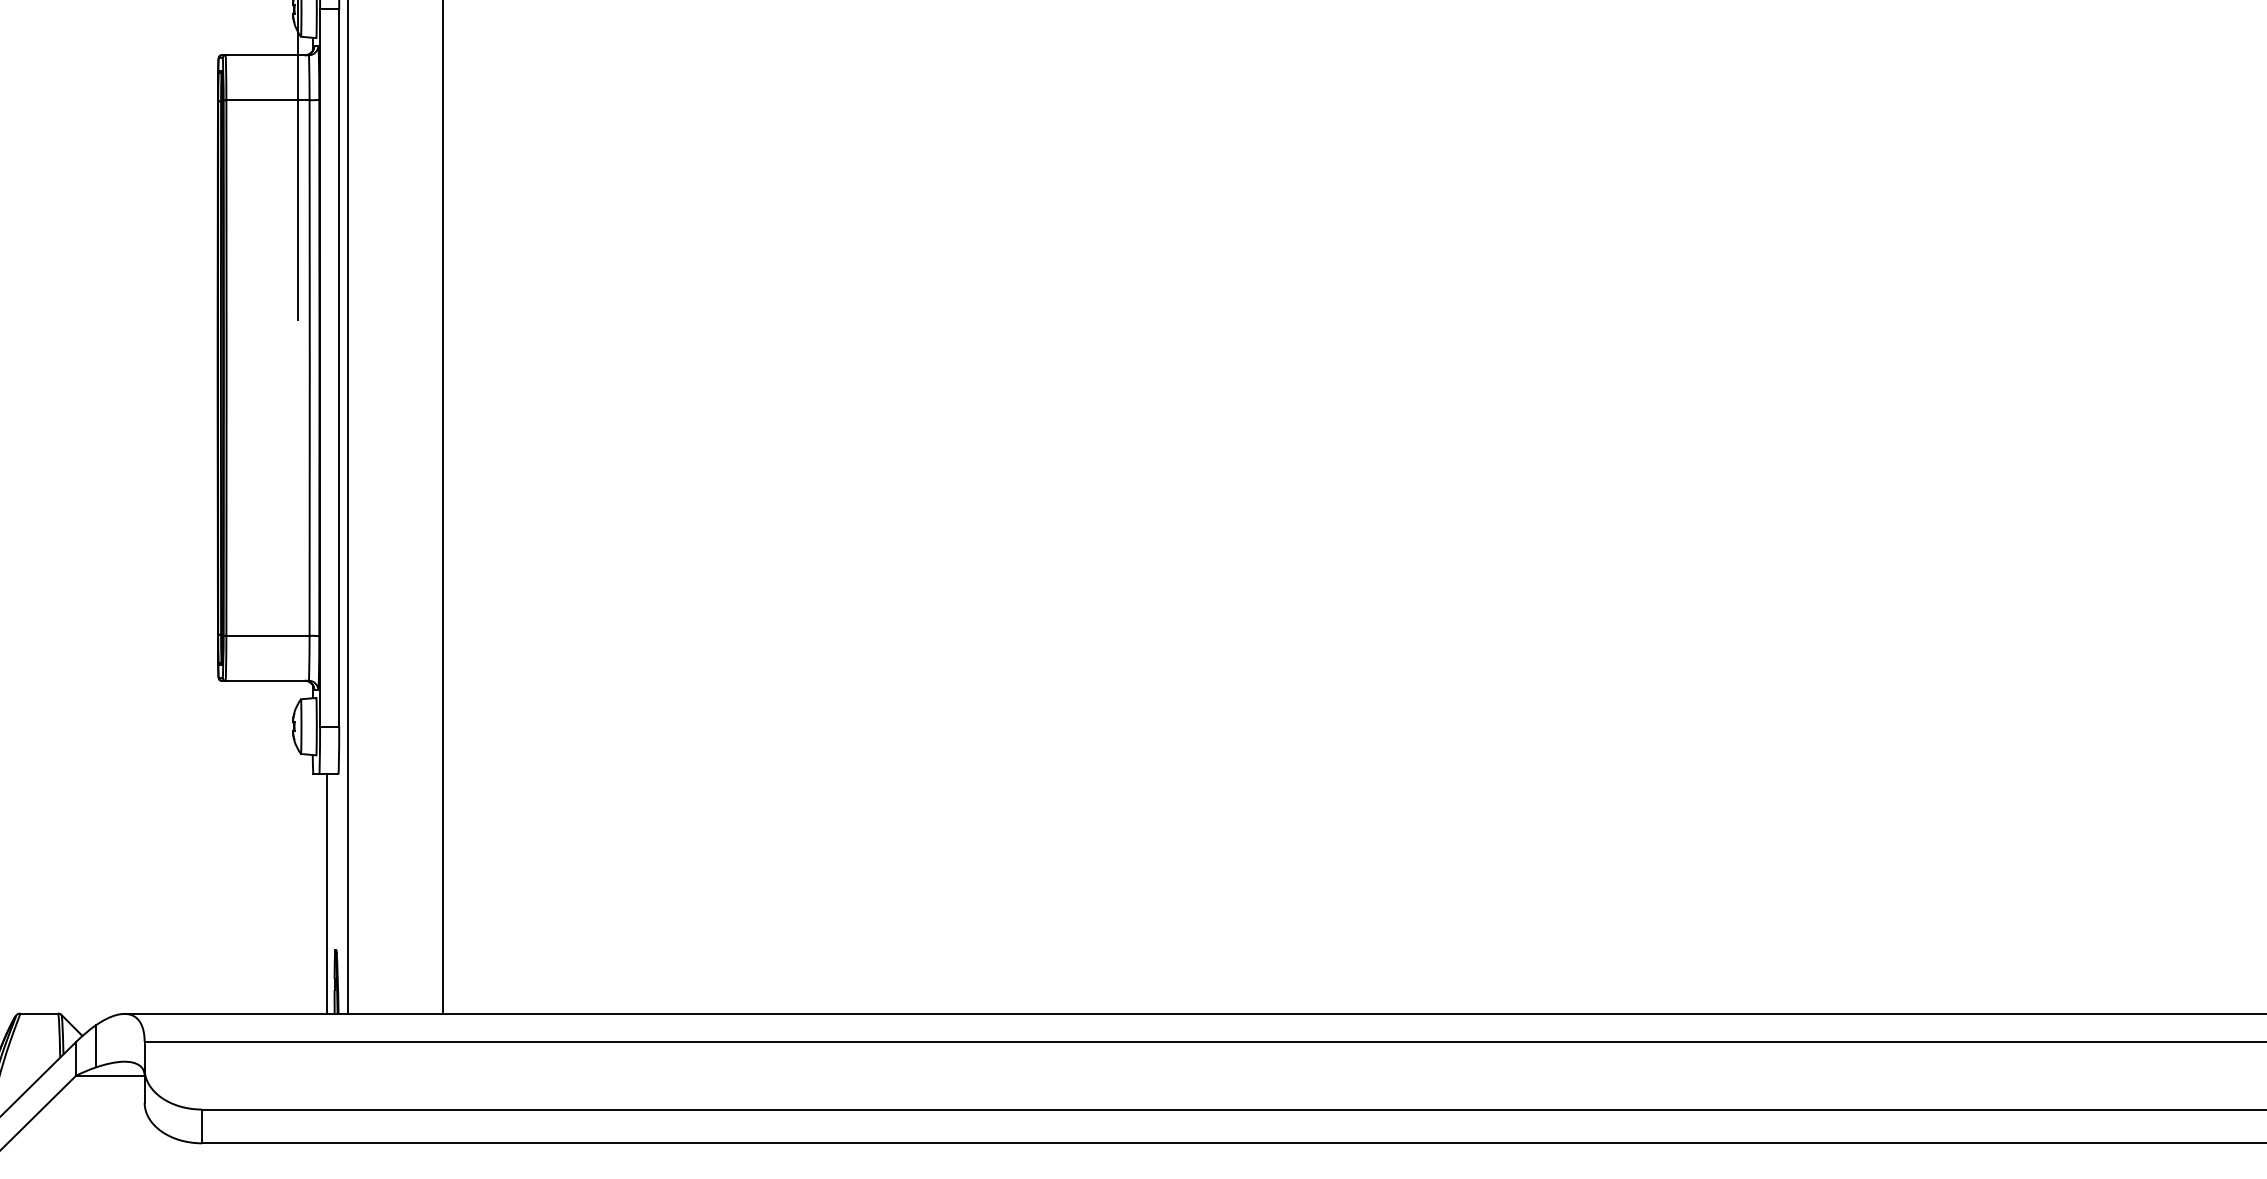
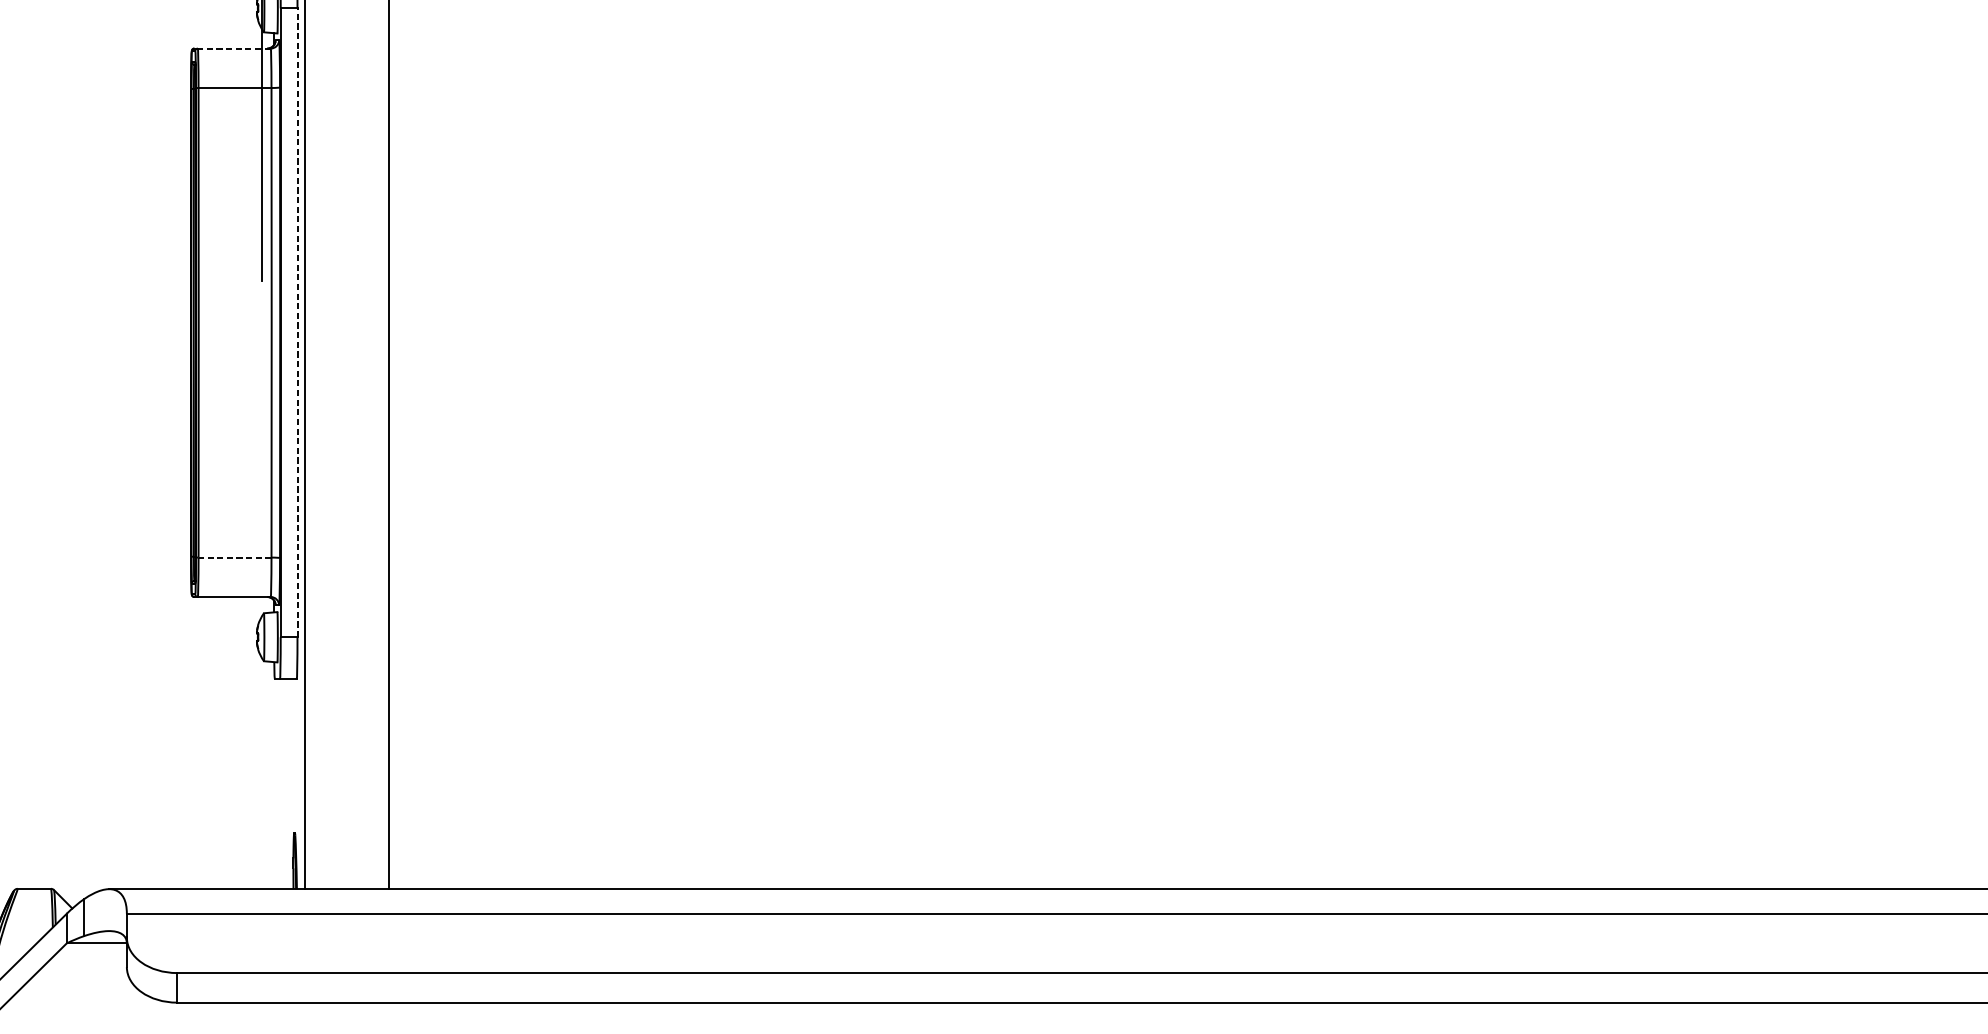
line: (267, 55) -> (234, 48), solid -> dashed
line: (339, 368) -> (297, 323), solid -> dashed
line: (268, 635) -> (235, 557), solid -> dashed
line: (326, 893) -> (286, 783), removed

